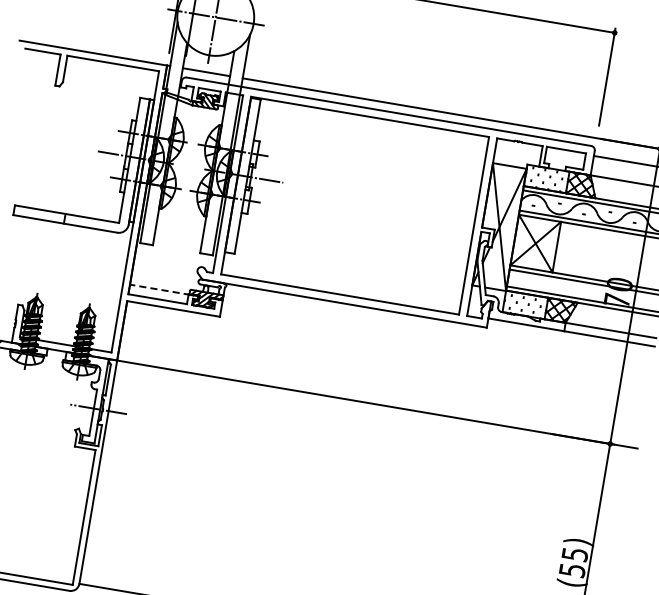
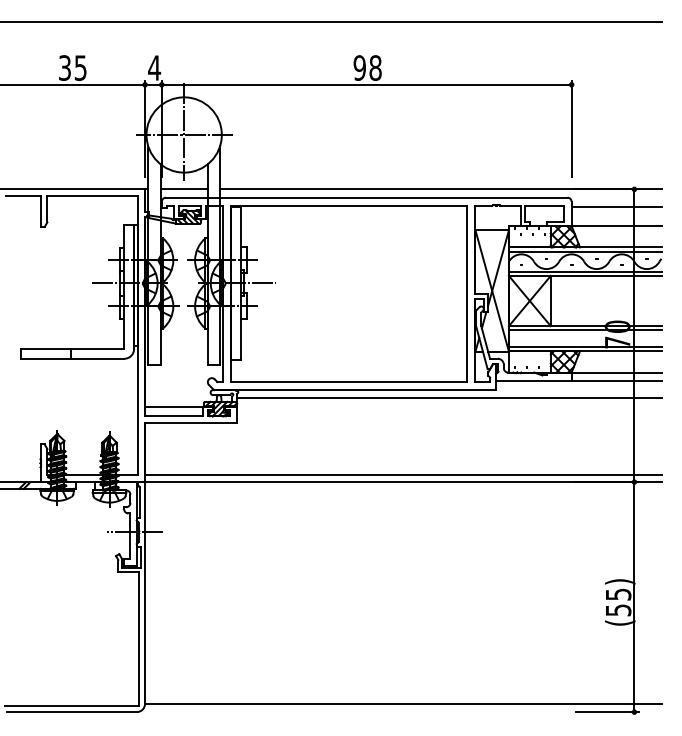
line: (159, 289) -> (174, 406), dashed -> solid
line: (438, 328) -> (449, 398), added
line: (378, 397) -> (403, 475), added

